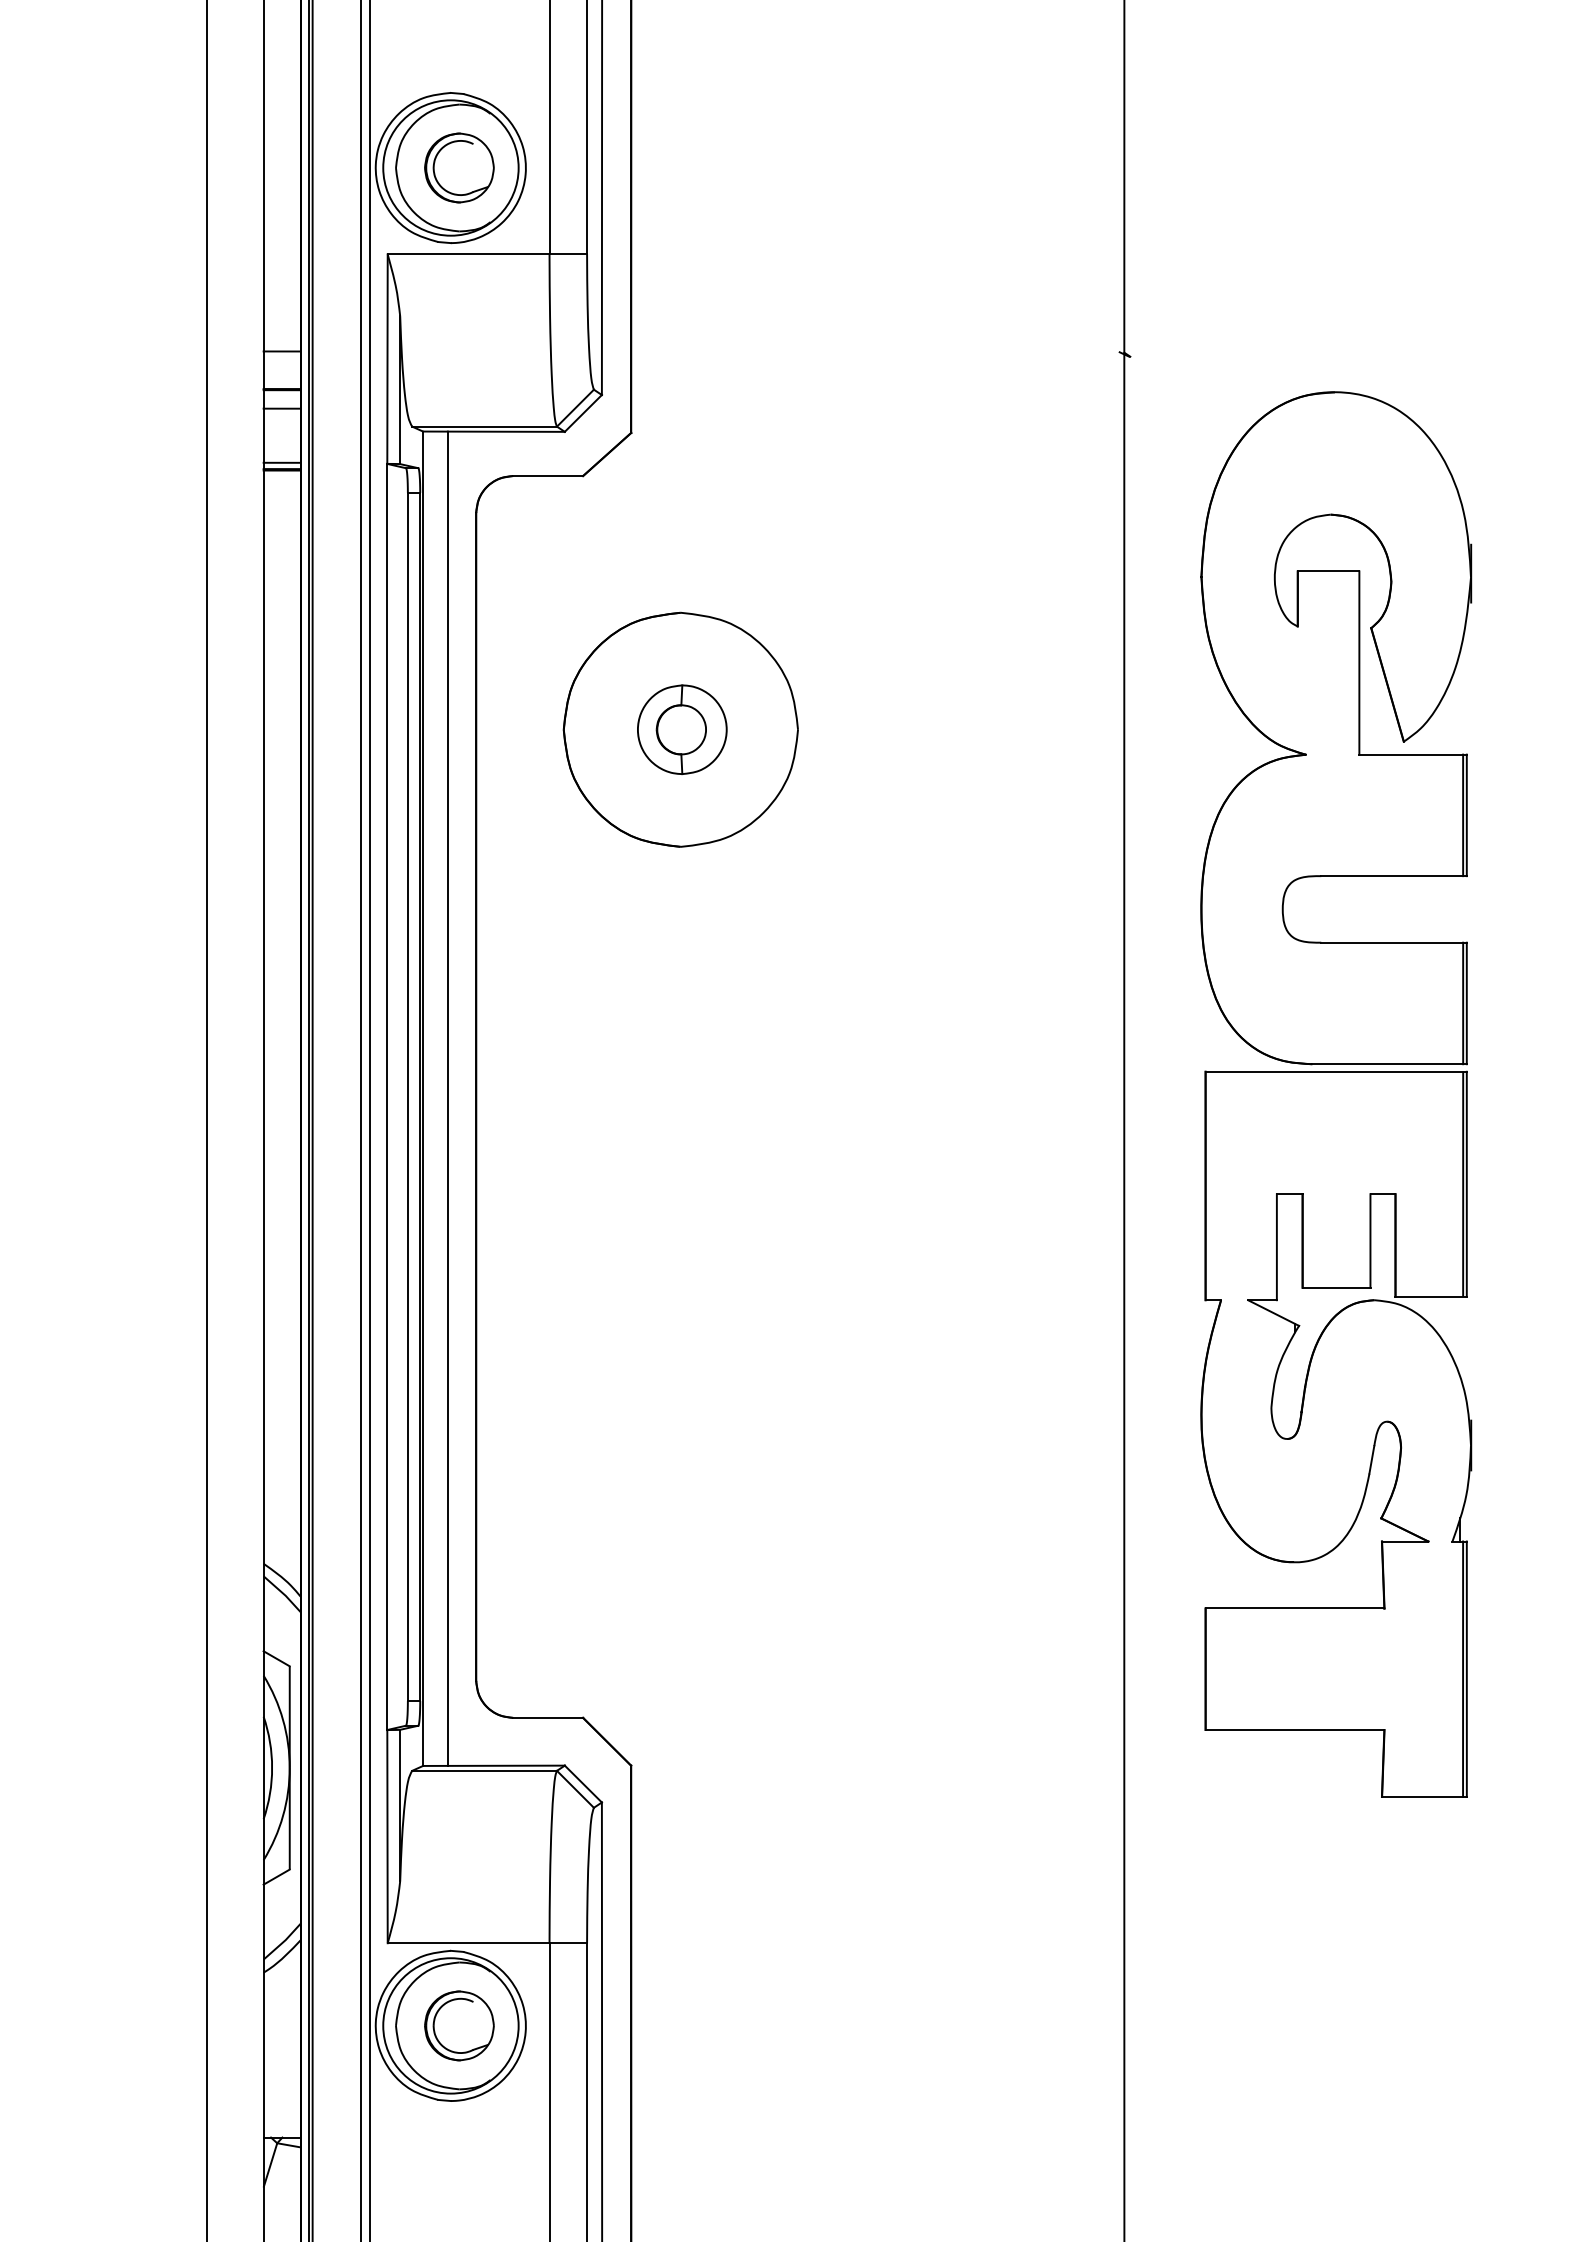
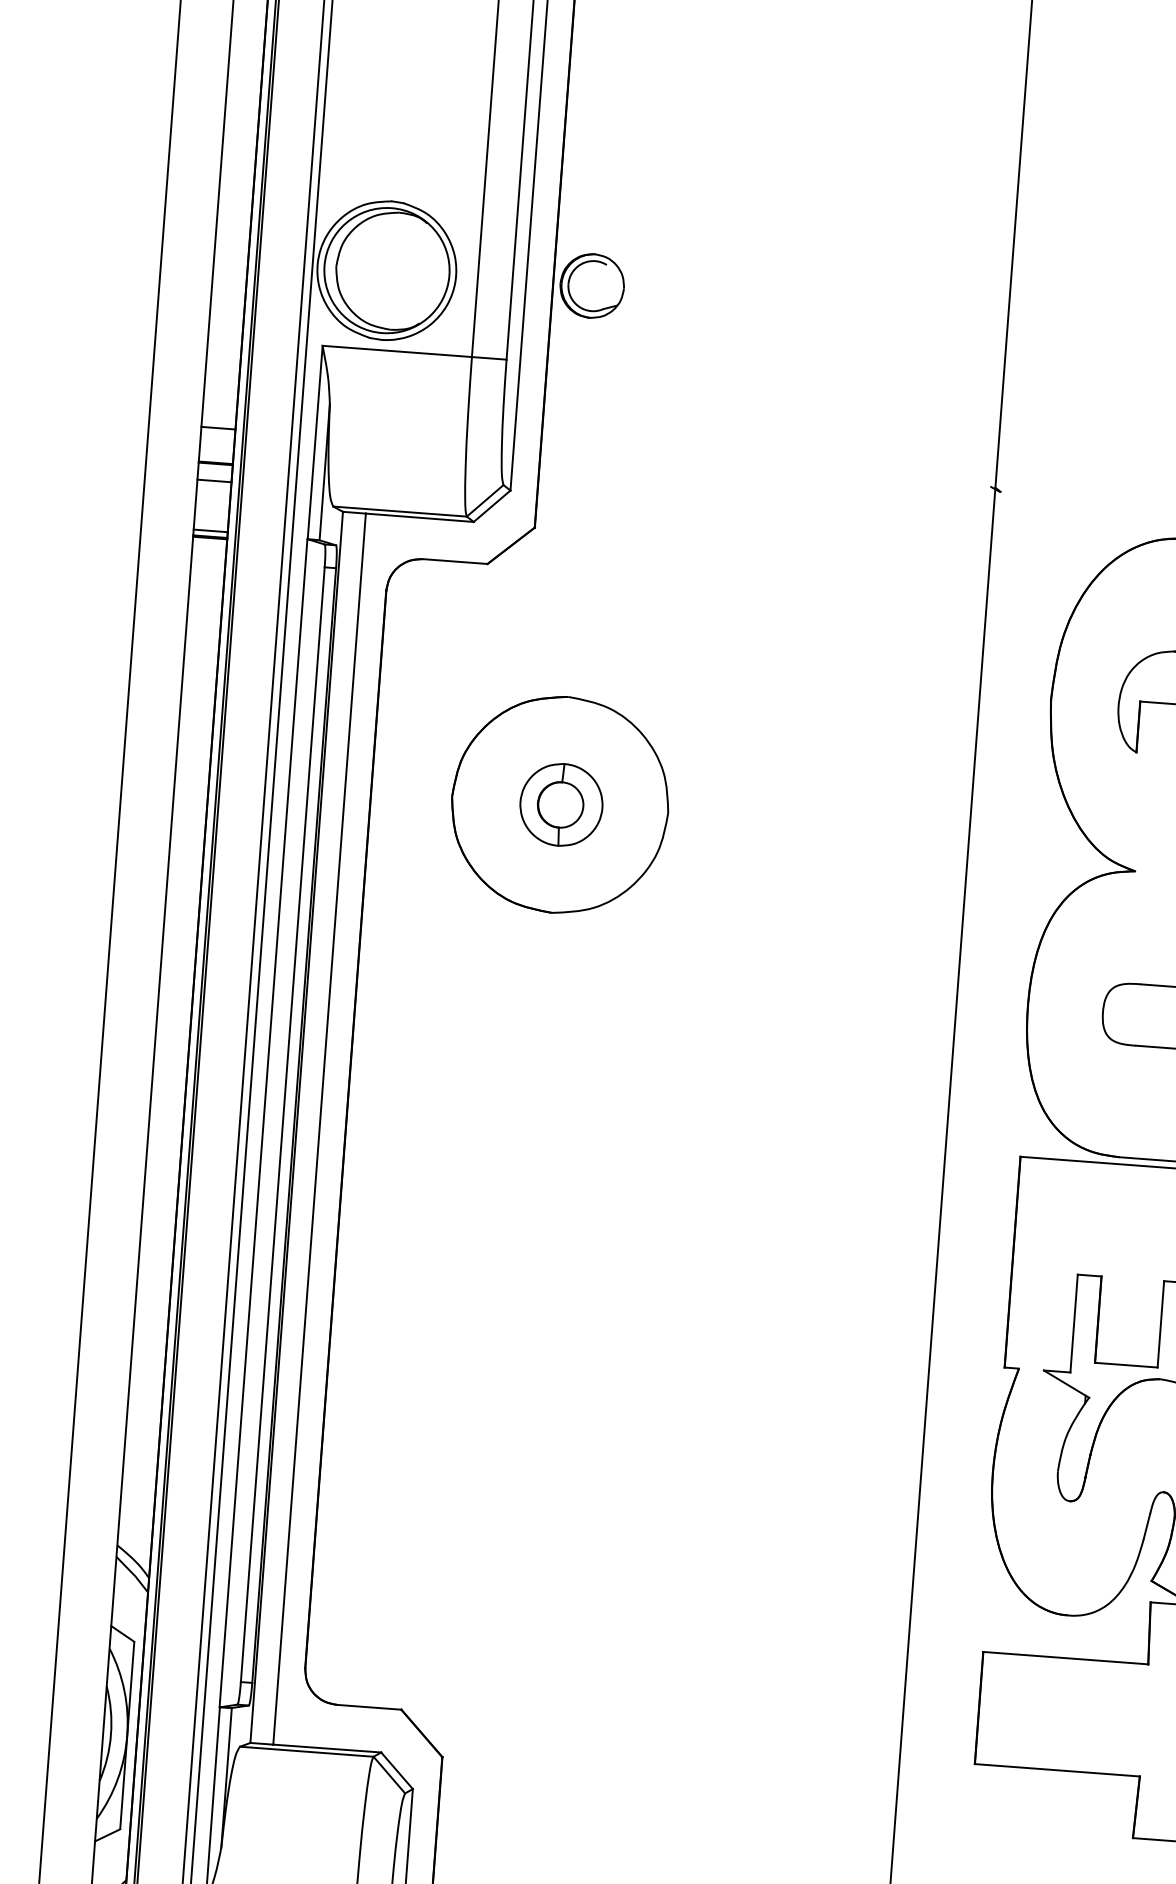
part: (459, 167) -> (592, 285), moved

